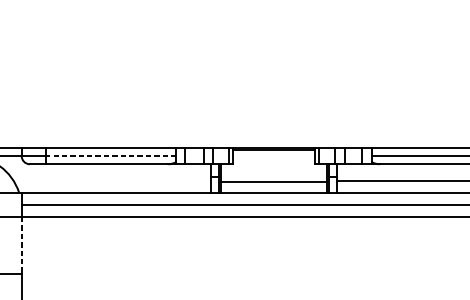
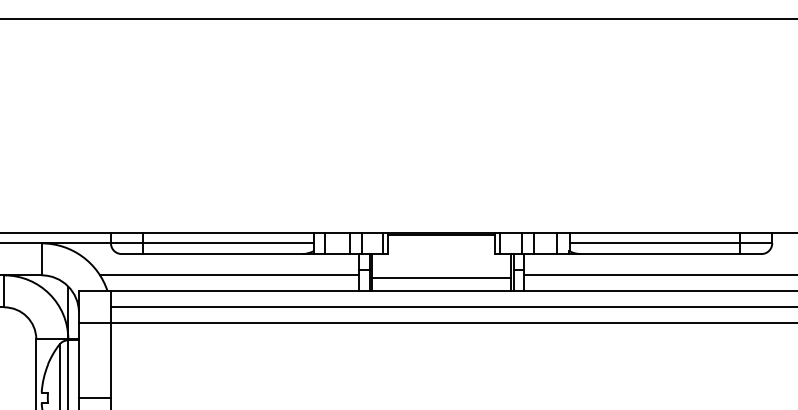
line: (110, 156) -> (227, 243), dashed -> solid
line: (112, 180) -> (229, 275), added
line: (21, 246) -> (110, 361), dashed -> solid

